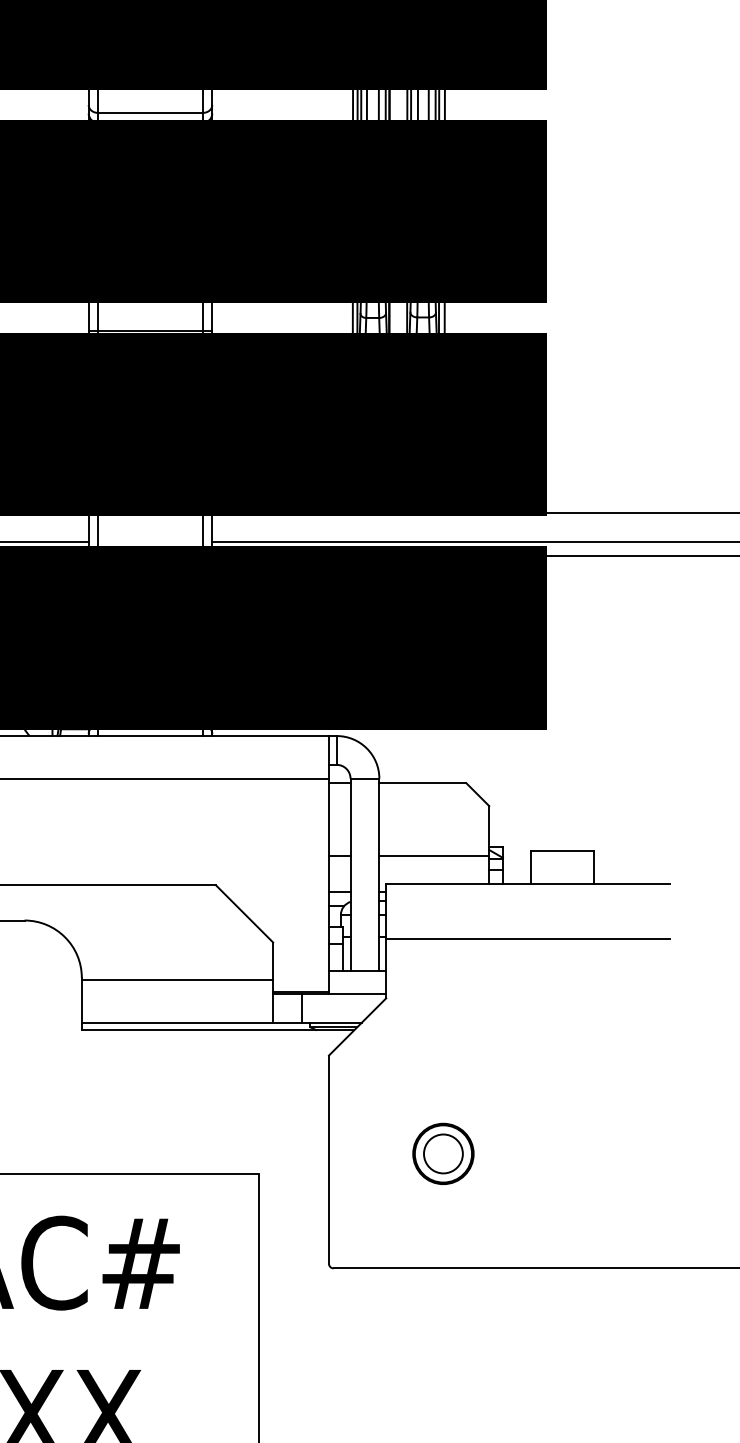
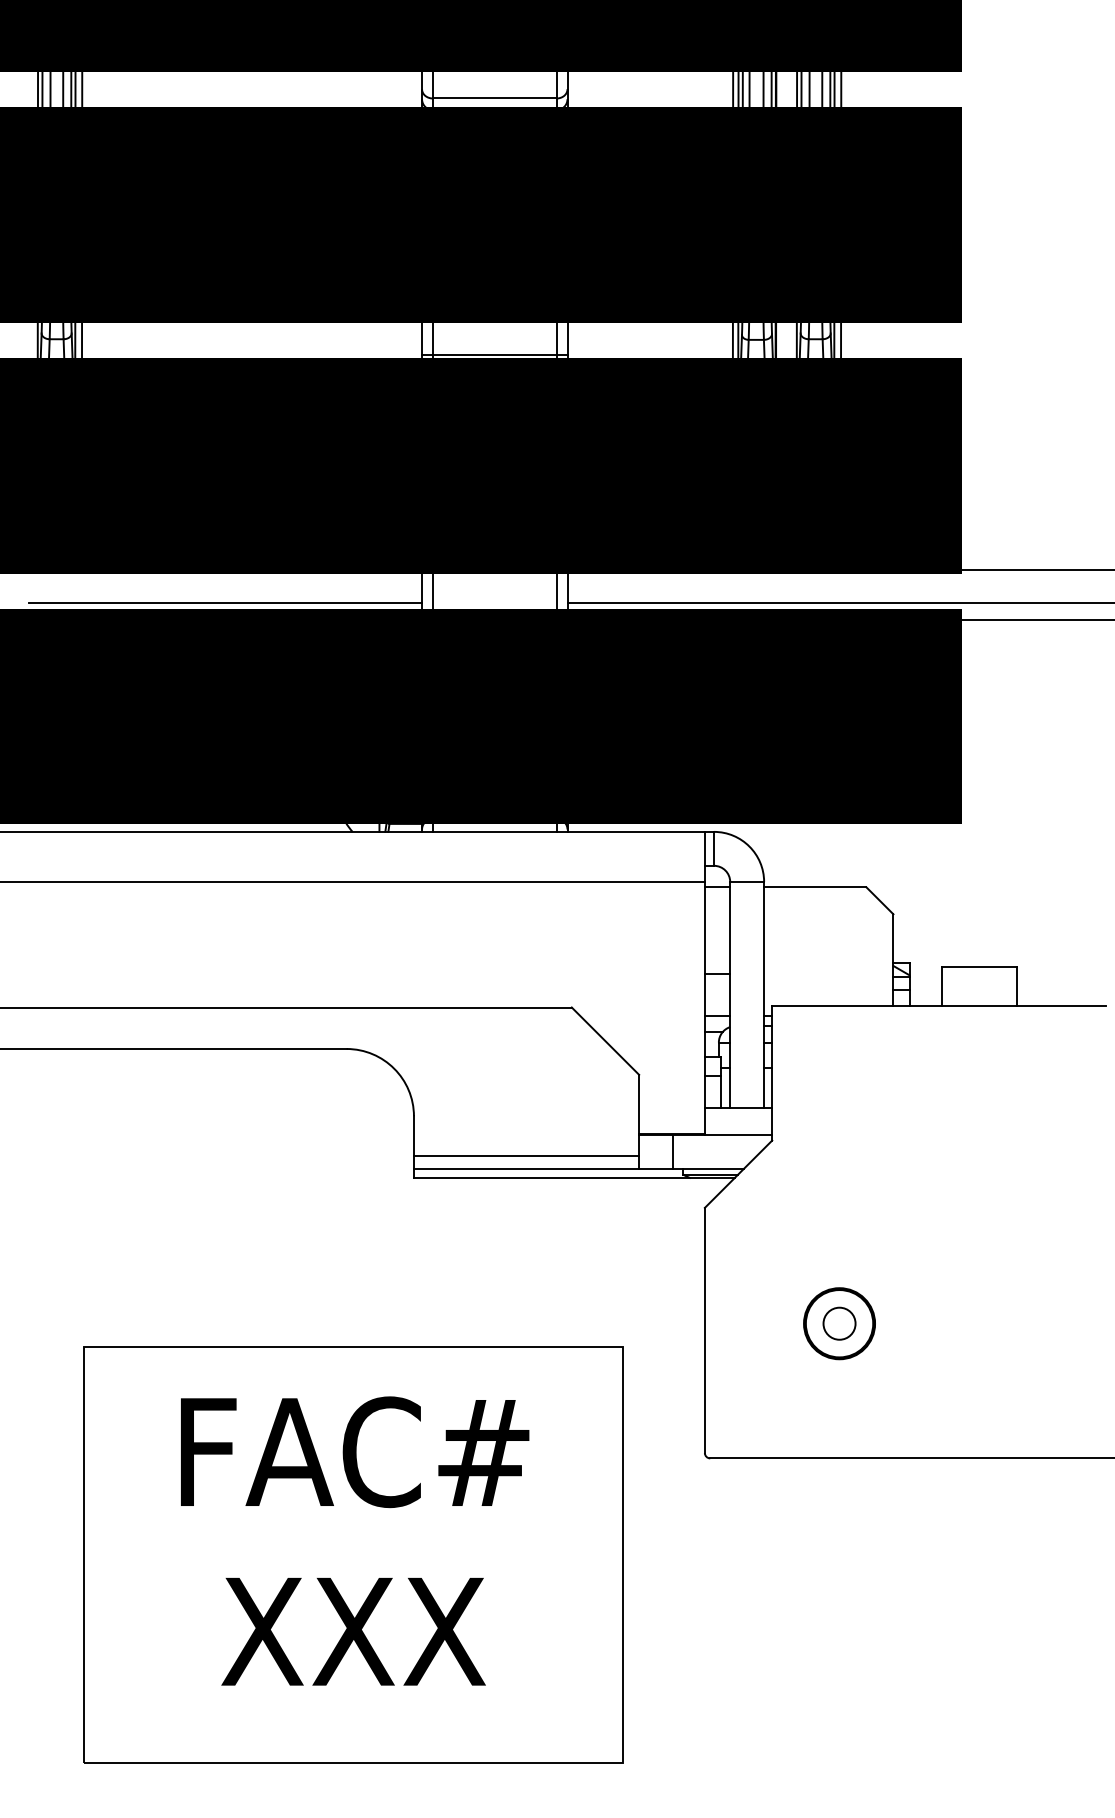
line: (434, 856) -> (828, 973), removed
line: (528, 938) -> (939, 1070), removed
line: (177, 980) -> (526, 1156), moved
circle: (443, 1153) -> (839, 1323), size x0.7

